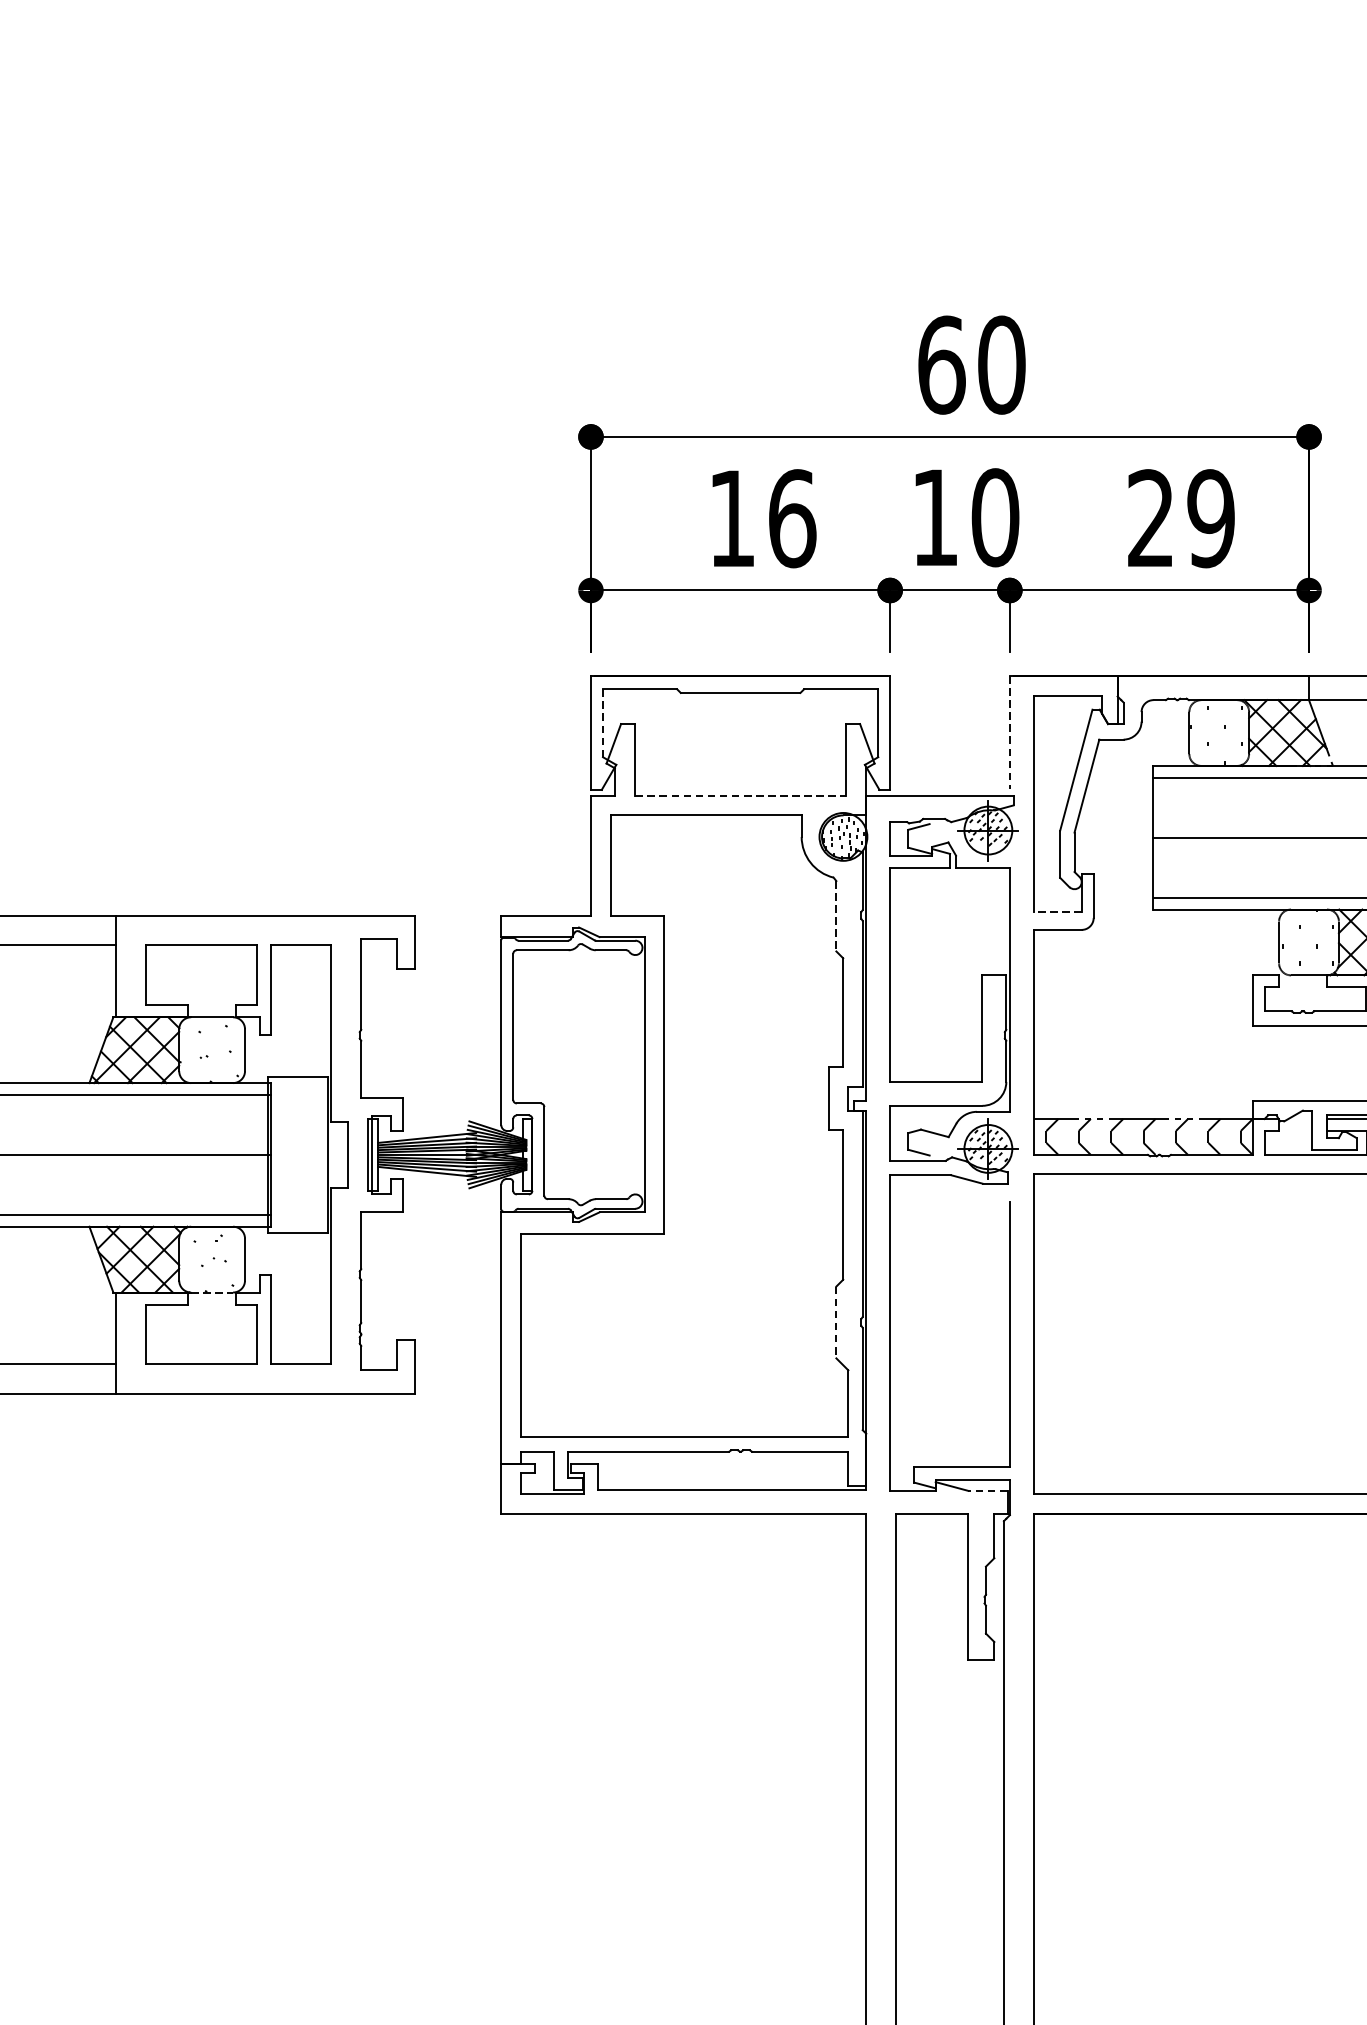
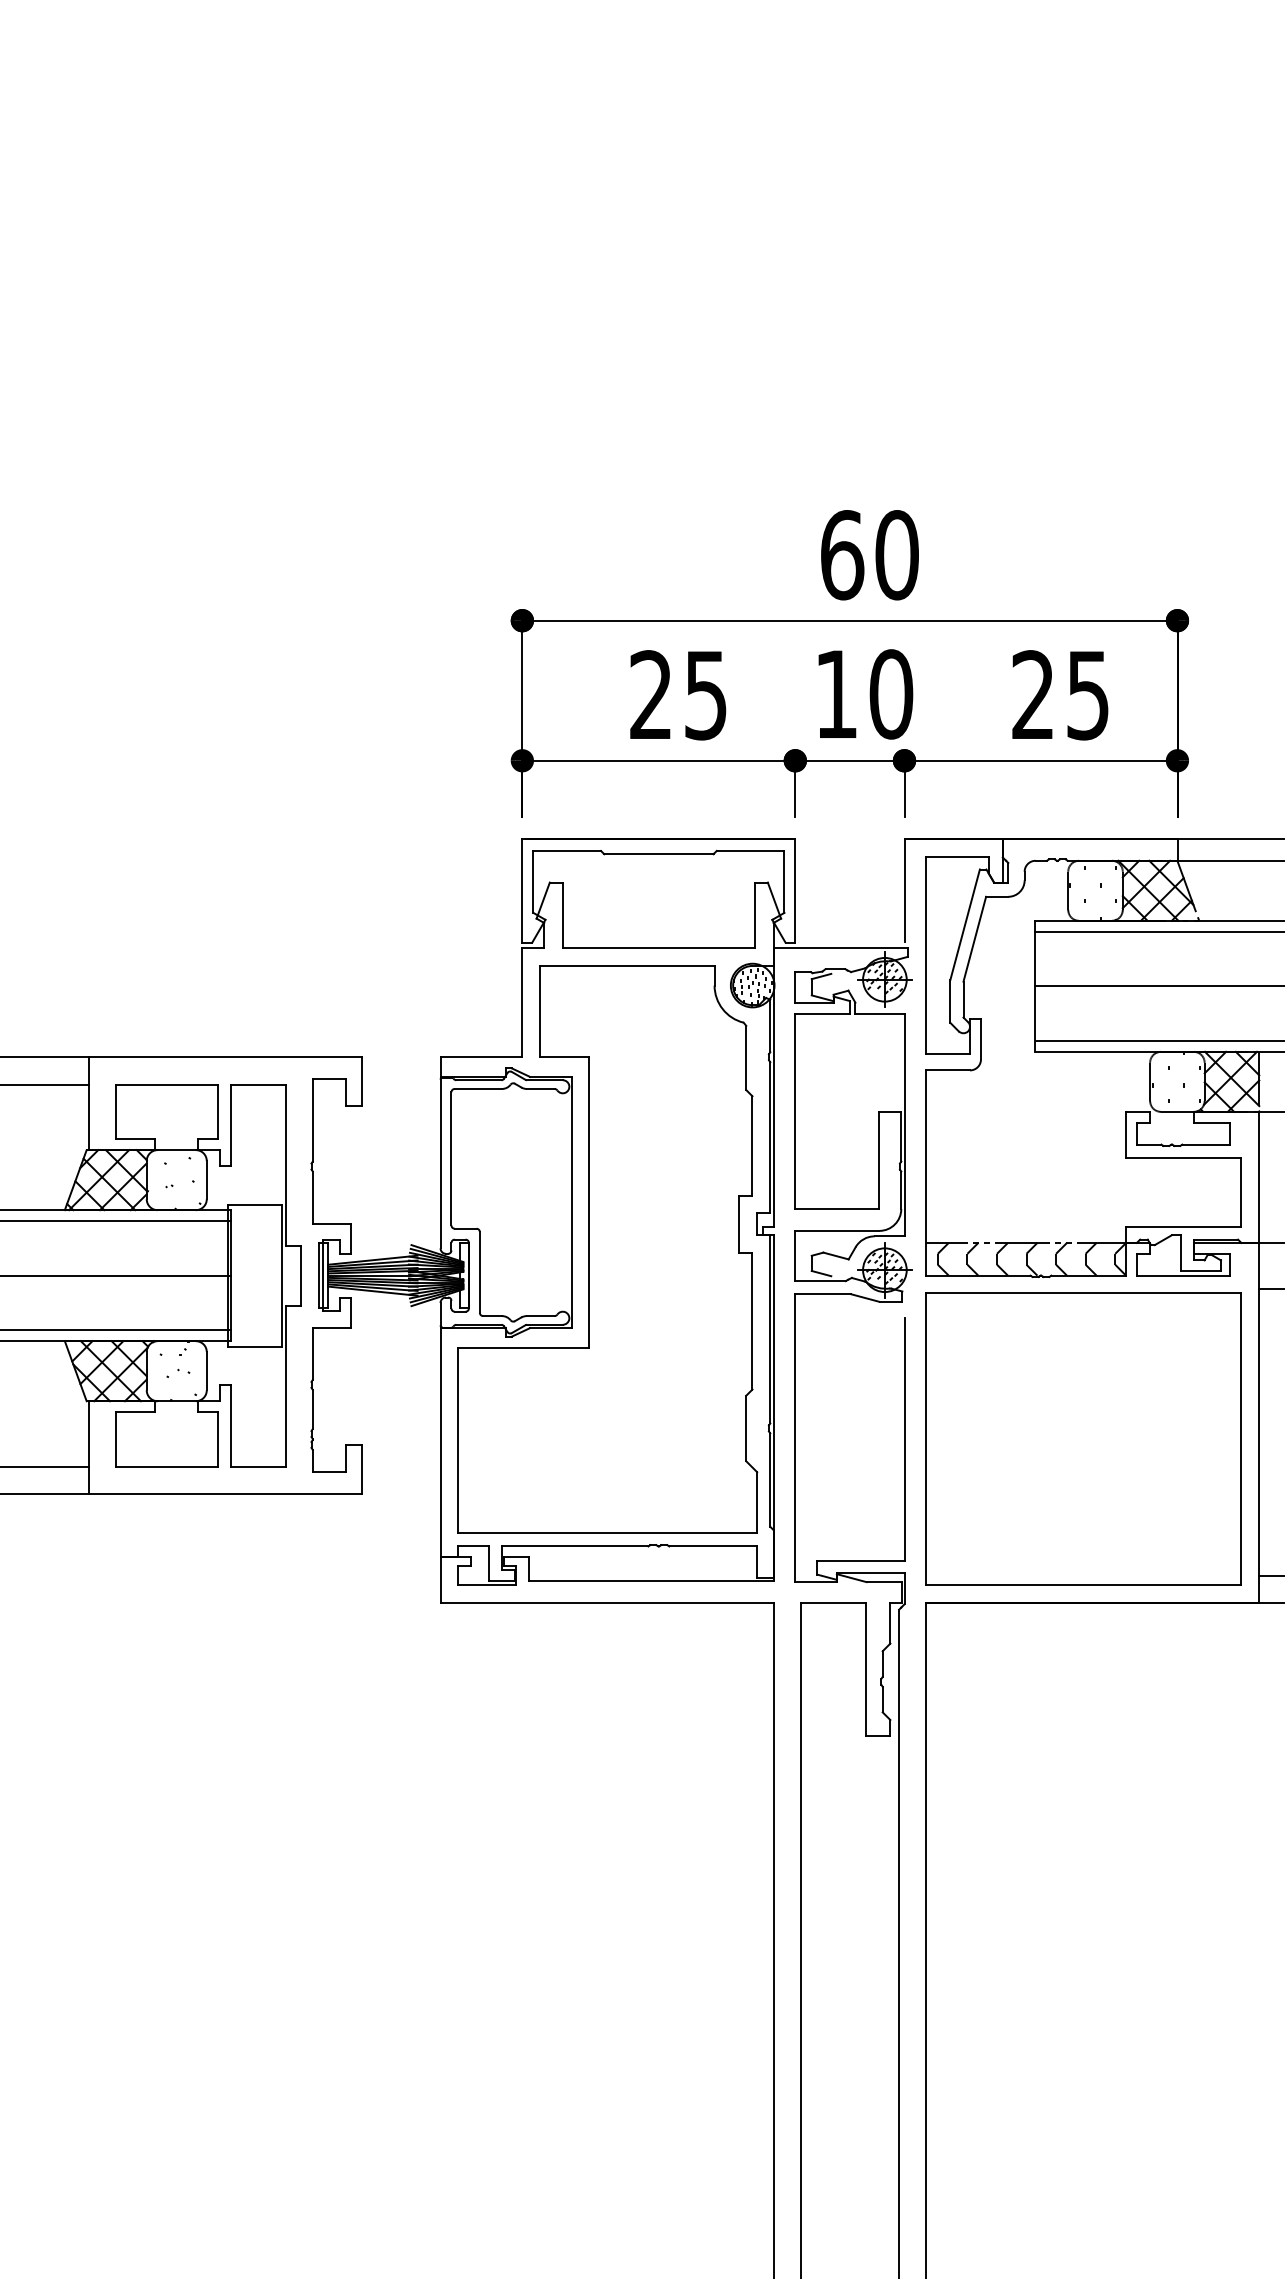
text: (763, 518) -> (679, 695), 16 -> 25
text: (1210, 518) -> (1087, 695), 29 -> 25
line: (603, 722) -> (533, 881), dashed -> solid
line: (1009, 732) -> (904, 890), dashed -> solid
line: (741, 796) -> (659, 948), dashed -> solid
line: (1058, 912) -> (948, 1054), dashed -> solid
line: (836, 916) -> (746, 1058), dashed -> solid
line: (212, 1292) -> (177, 1401), dashed -> solid
line: (836, 1322) -> (746, 1428), dashed -> solid
line: (987, 1491) -> (884, 1582), dashed -> solid

